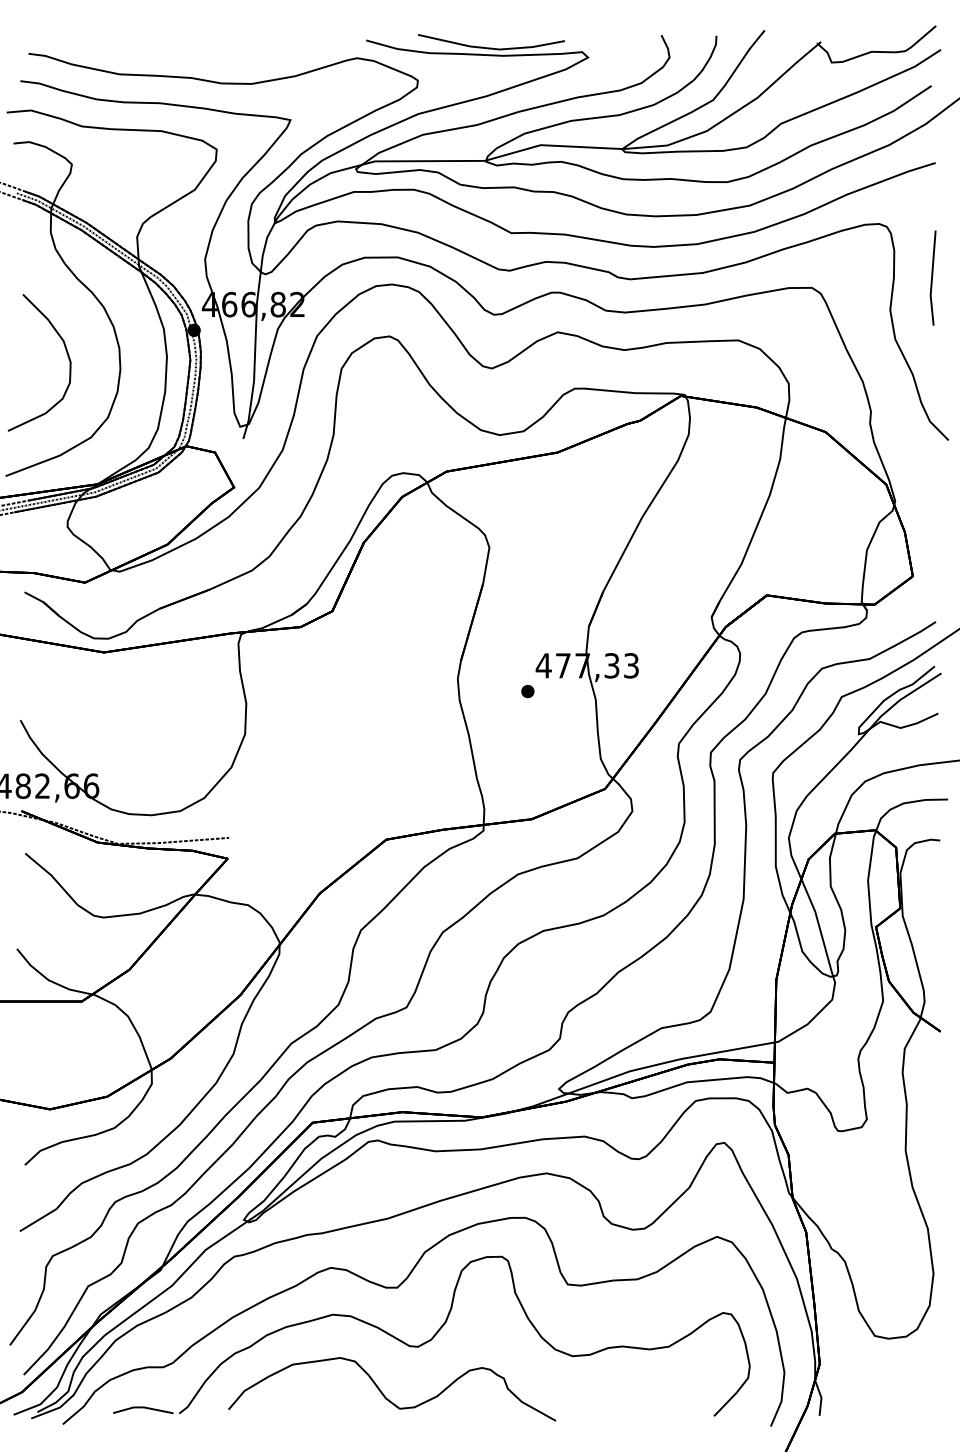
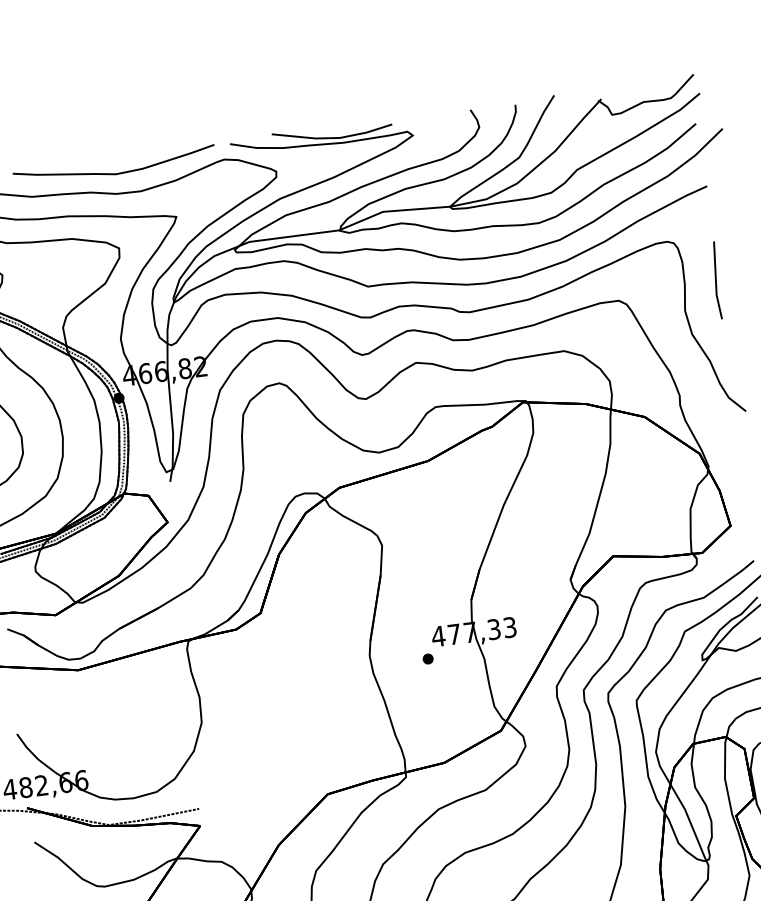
curve: (223, 58) -> (115, 173), added

